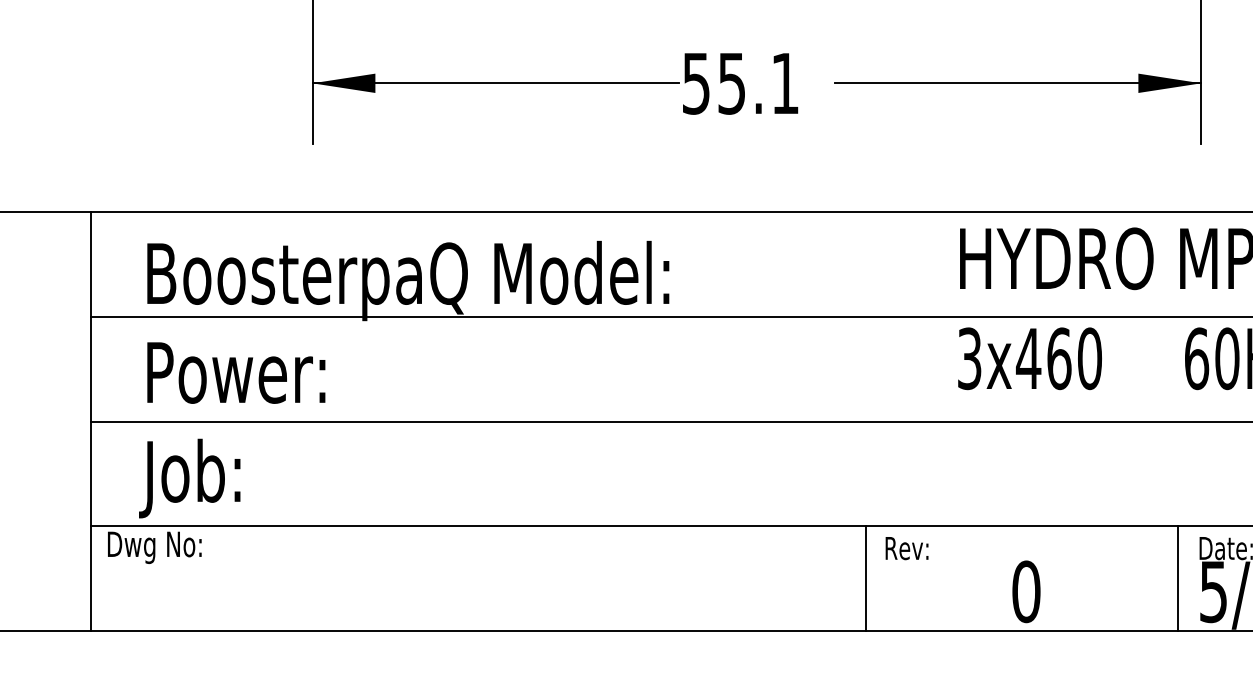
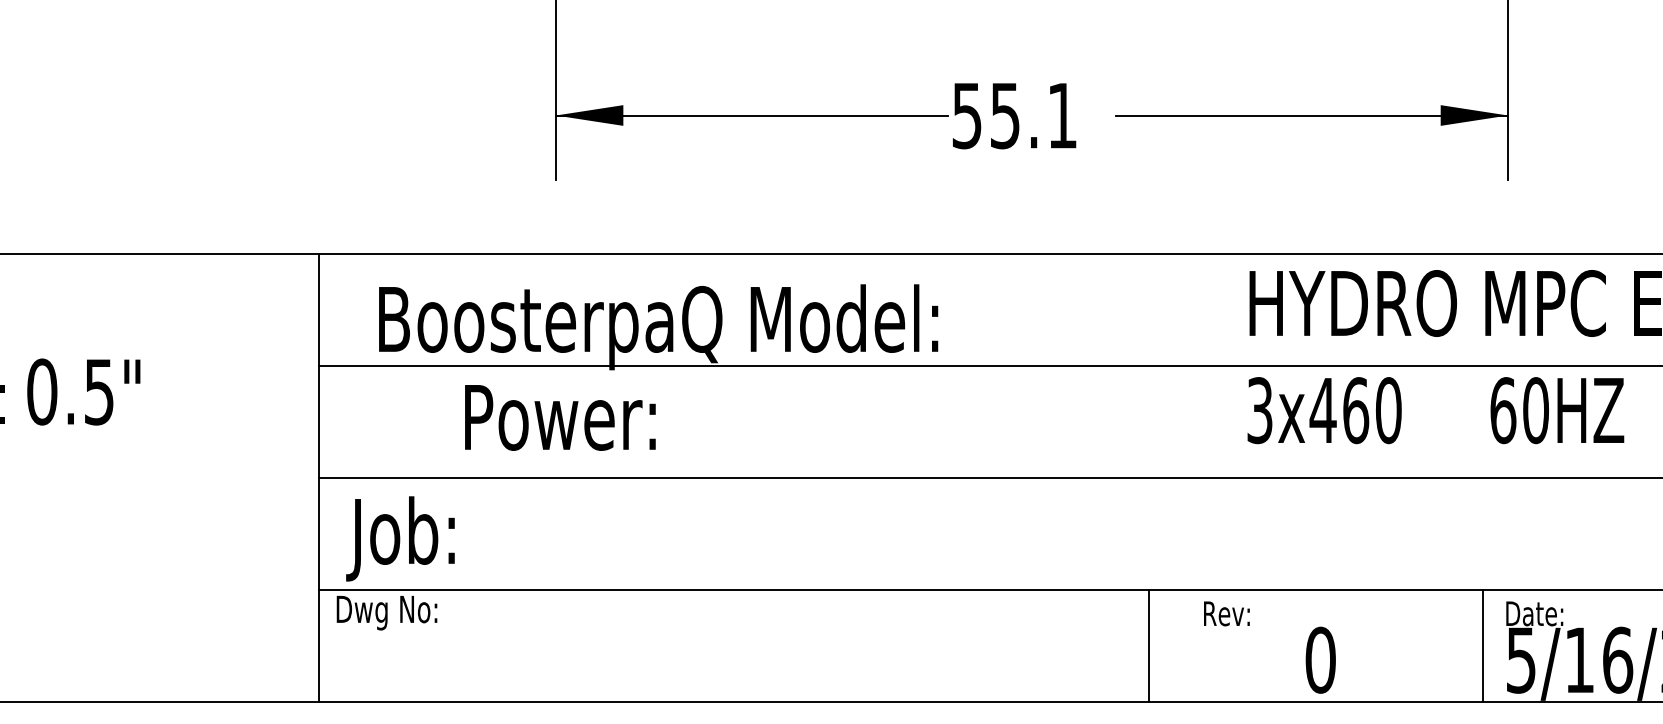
text: (236, 372) -> (560, 417), moved
text: (189, 478) -> (400, 538), moved
text: (906, 548) -> (1226, 613), moved

